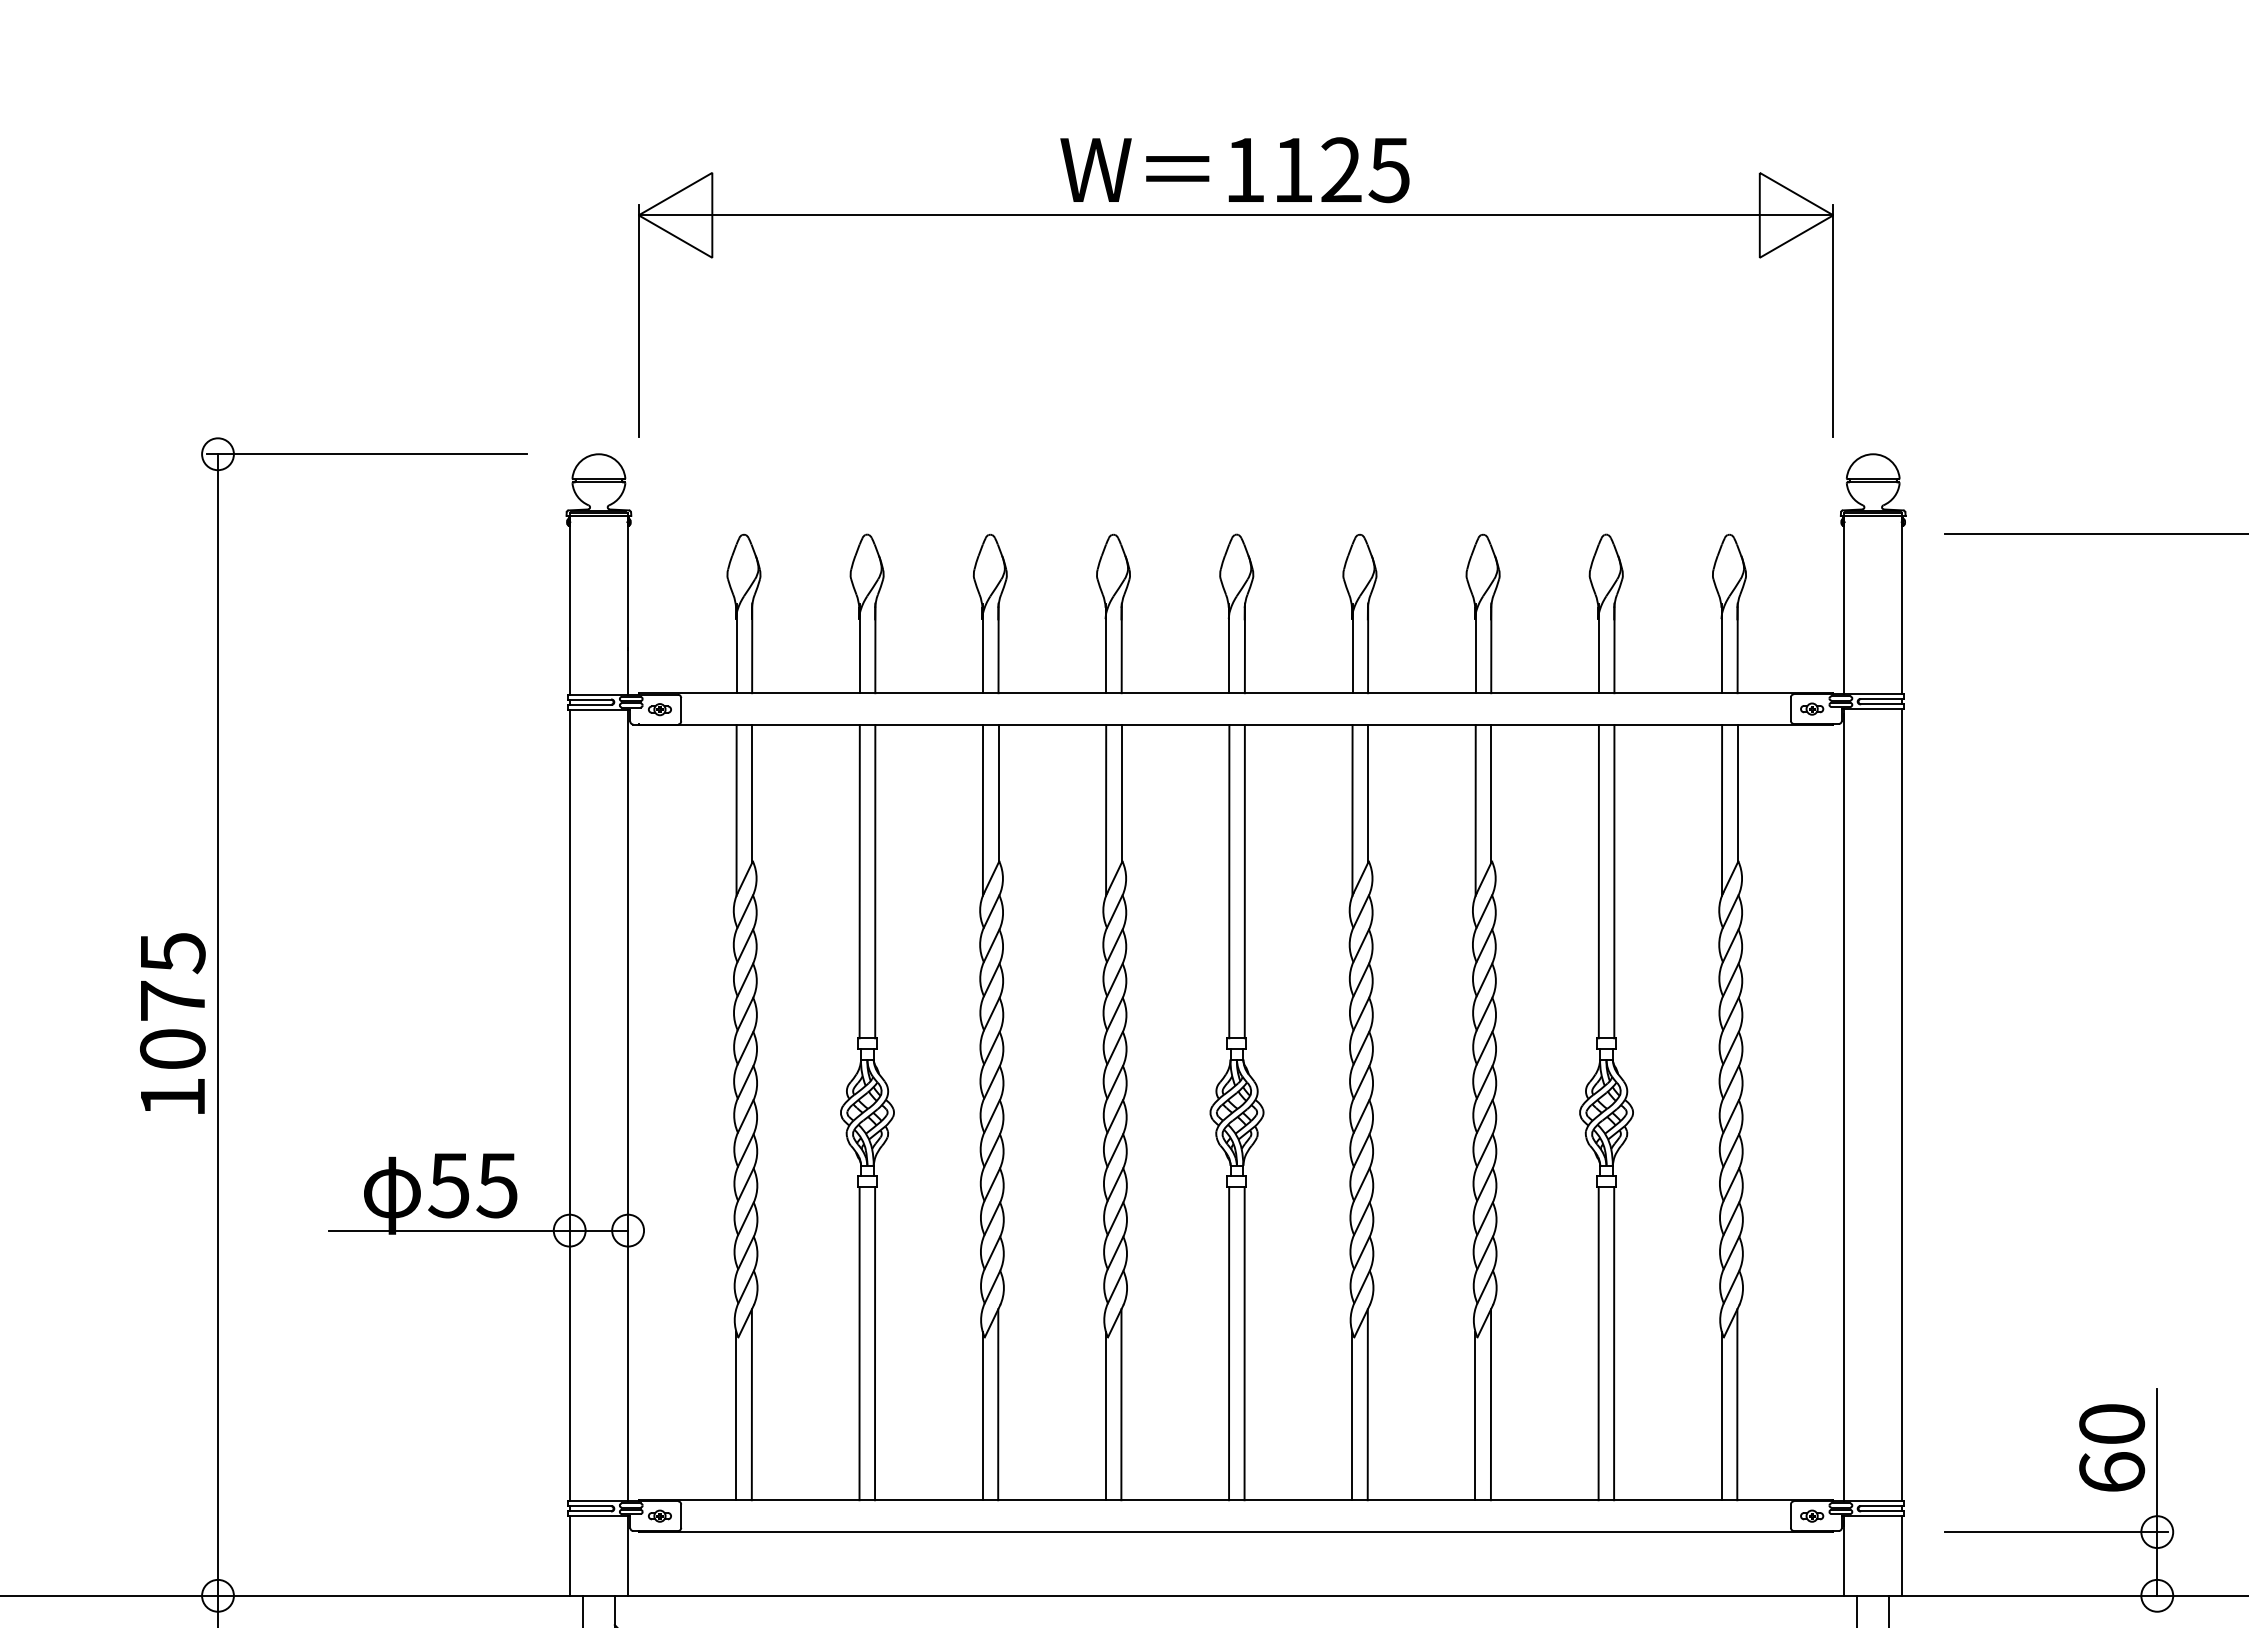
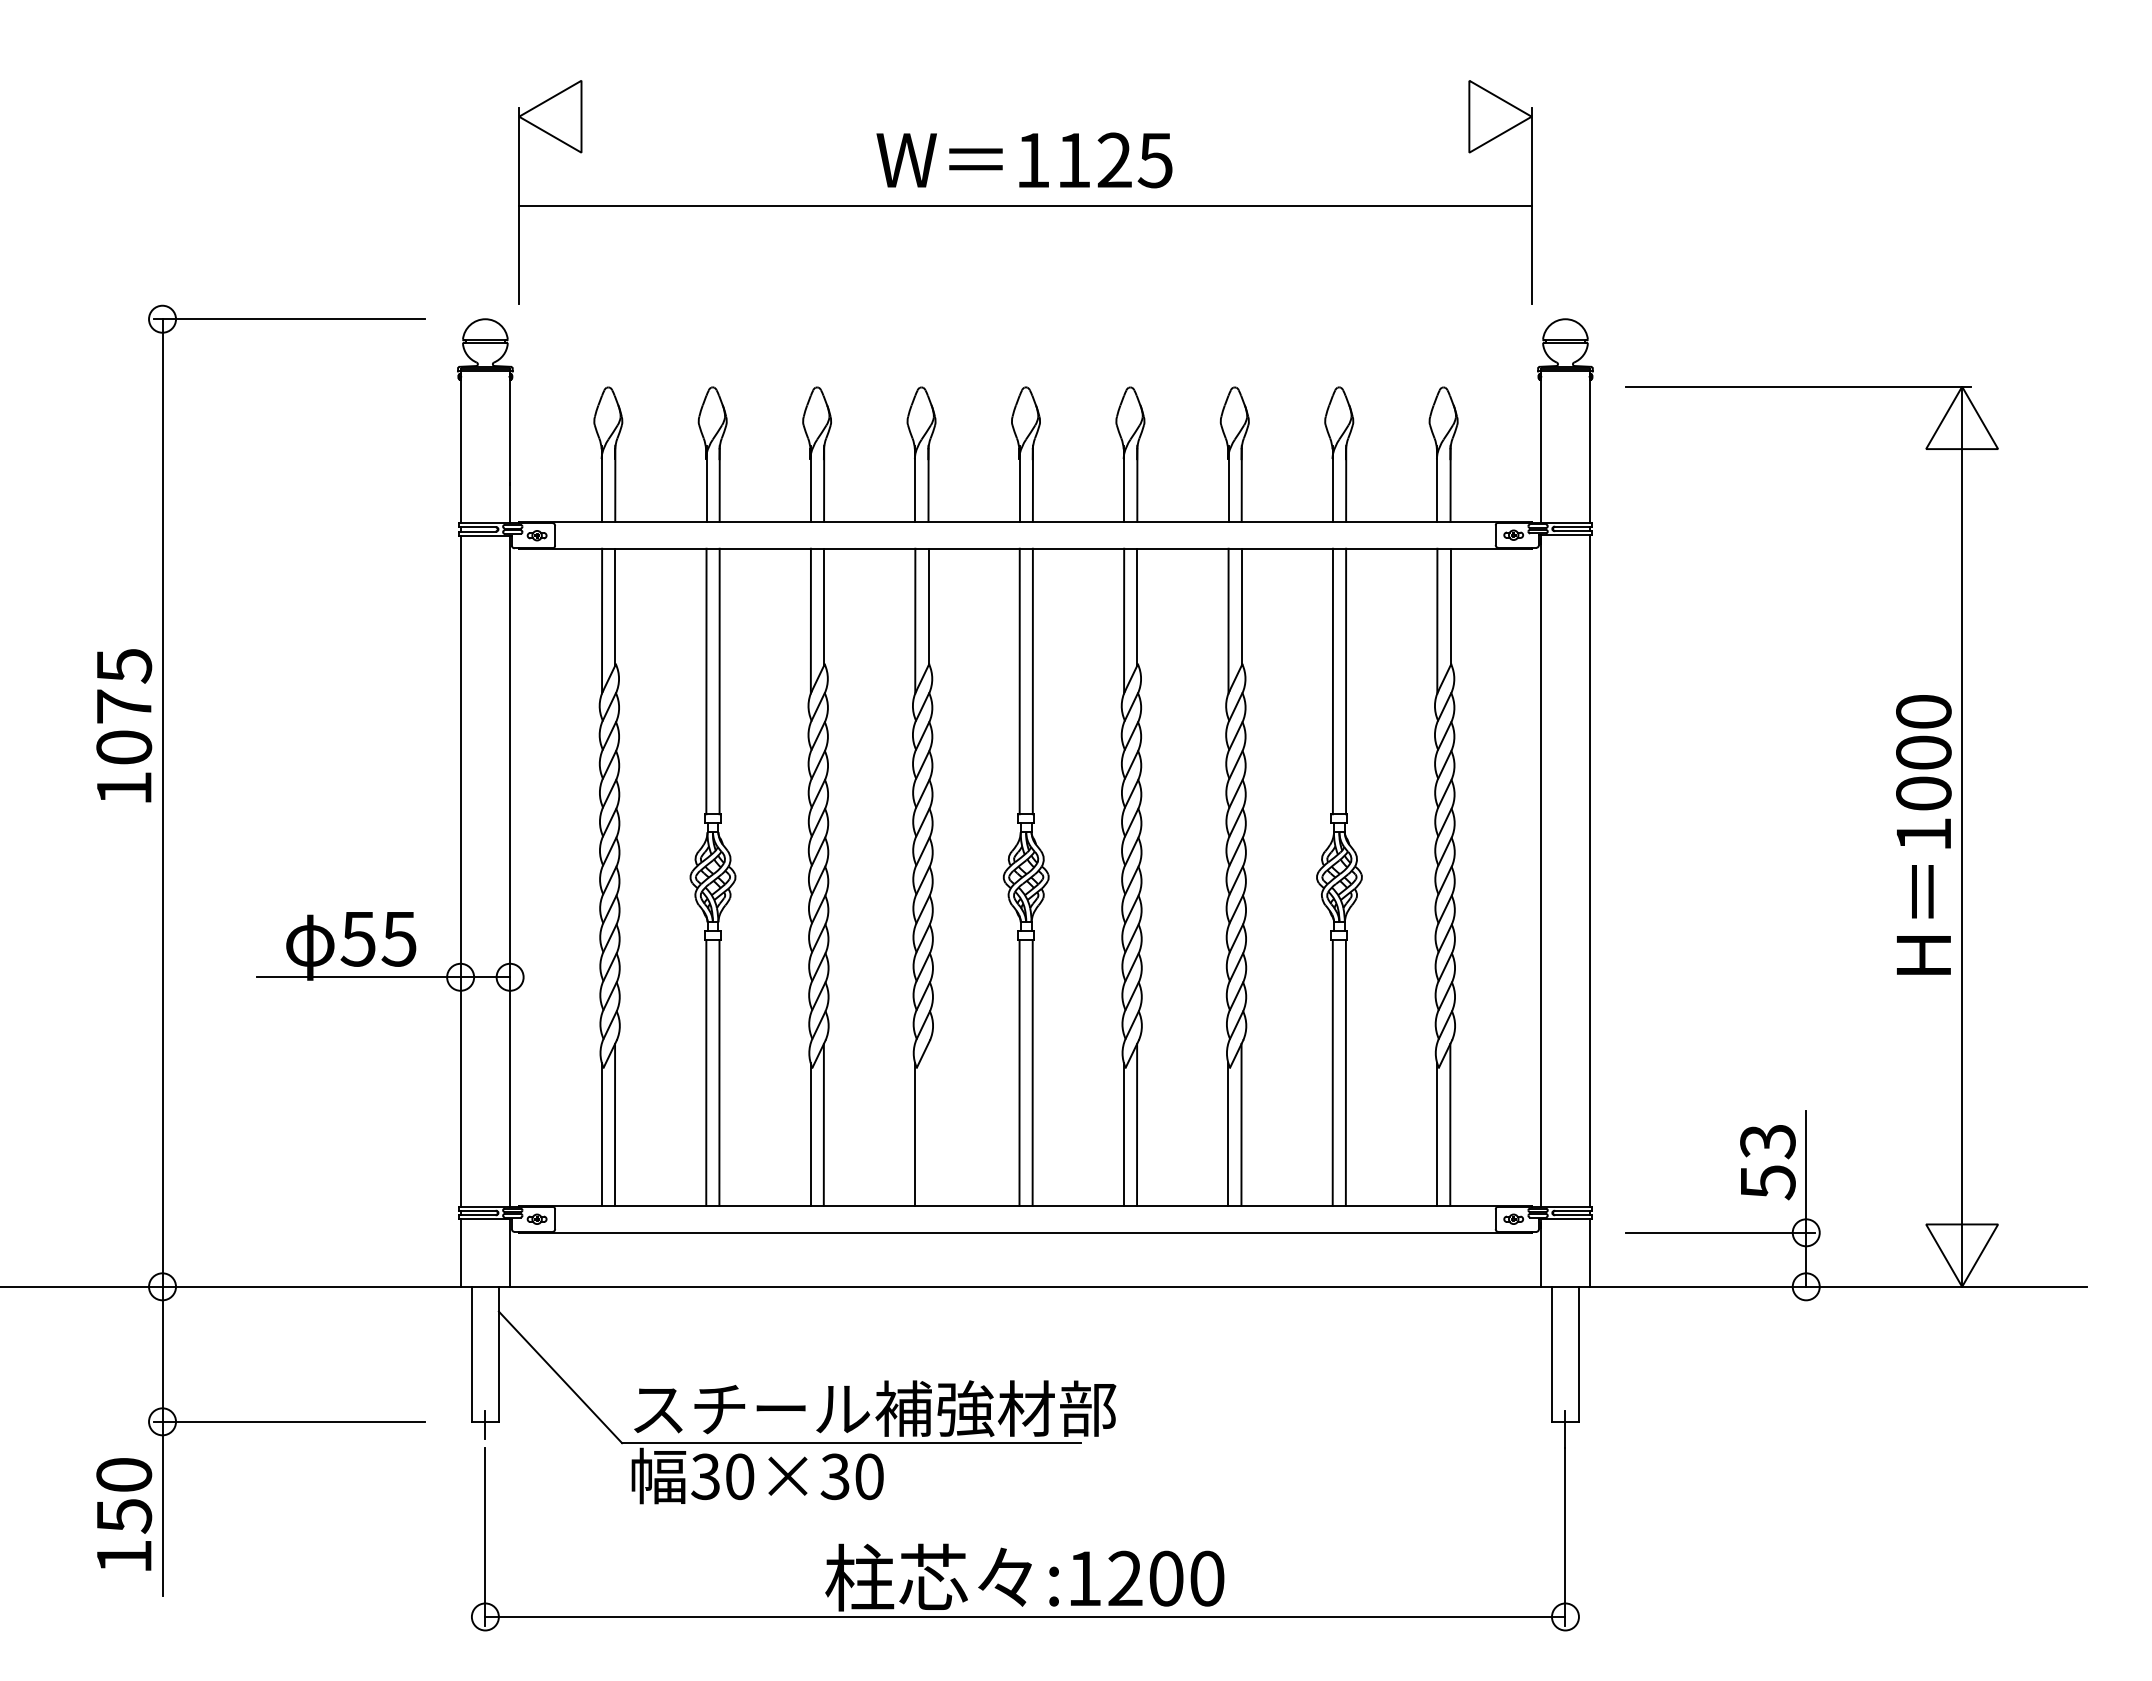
text: (1234, 170) -> (1024, 160), moved
line: (1236, 215) -> (1025, 205), moved
text: (173, 1023) -> (124, 725), moved
line: (1121, 1404) -> (928, 1124), removed
text: (2111, 1449) -> (1767, 1162), 60 -> 53

